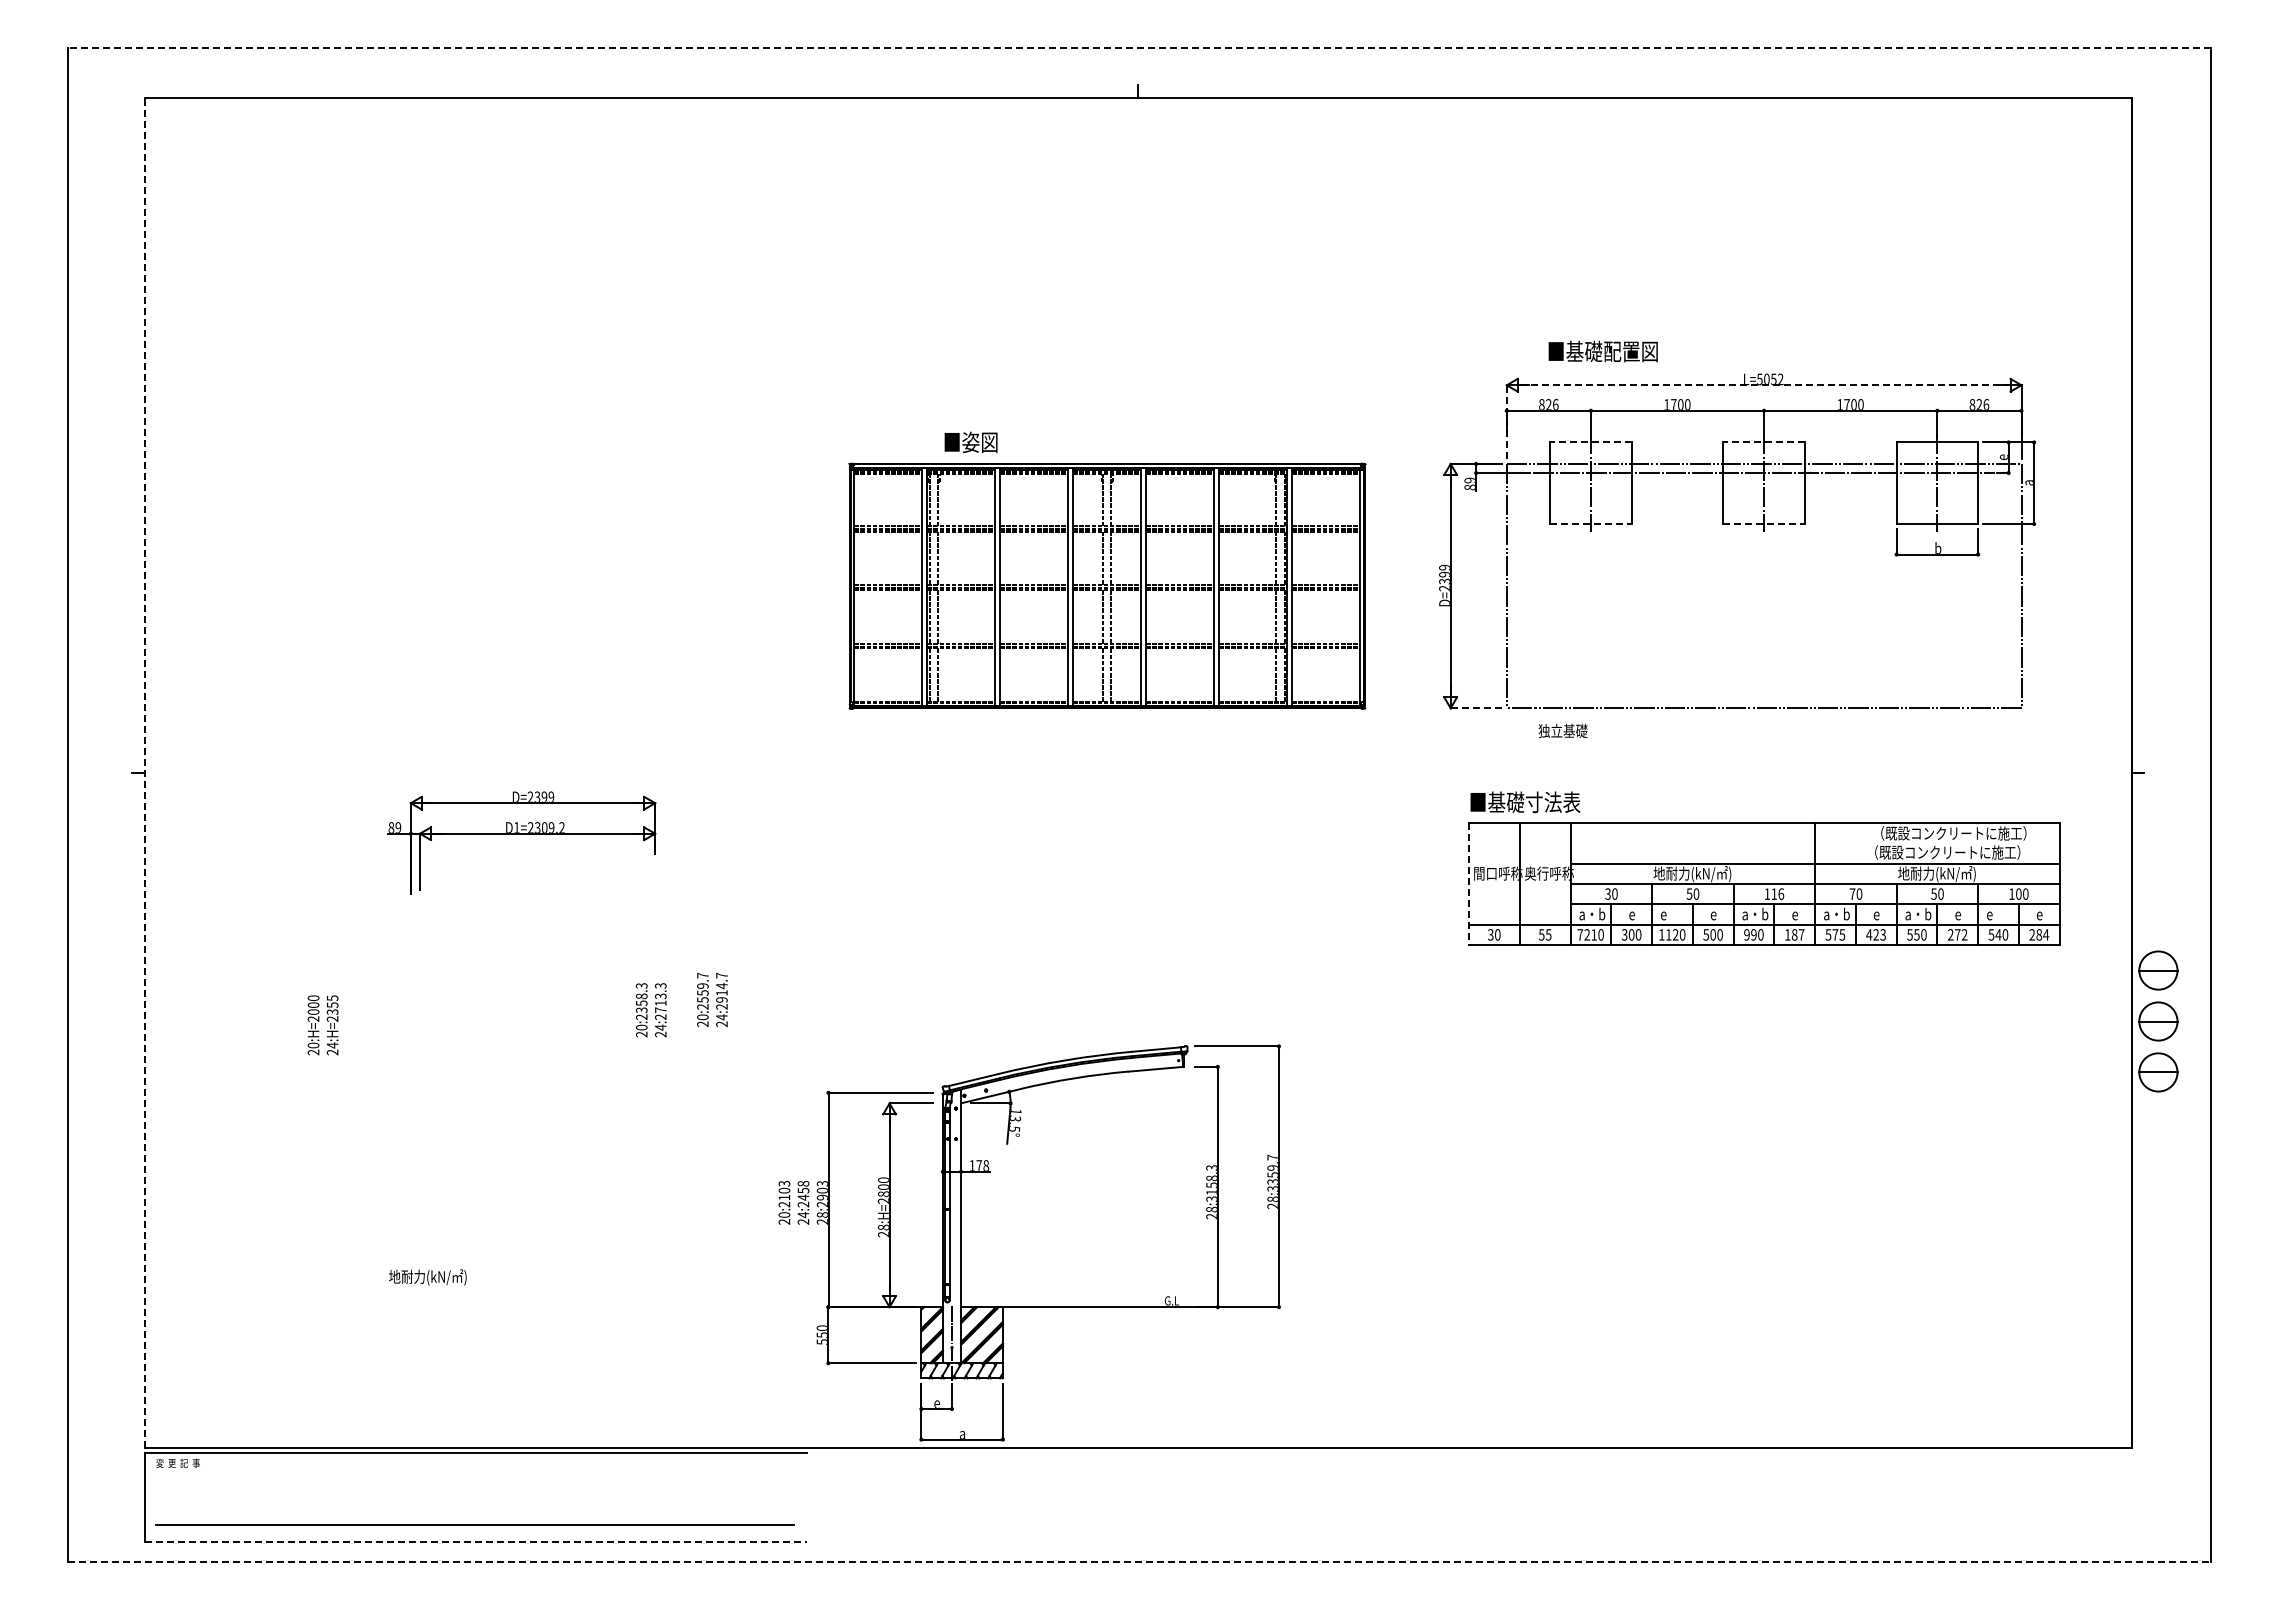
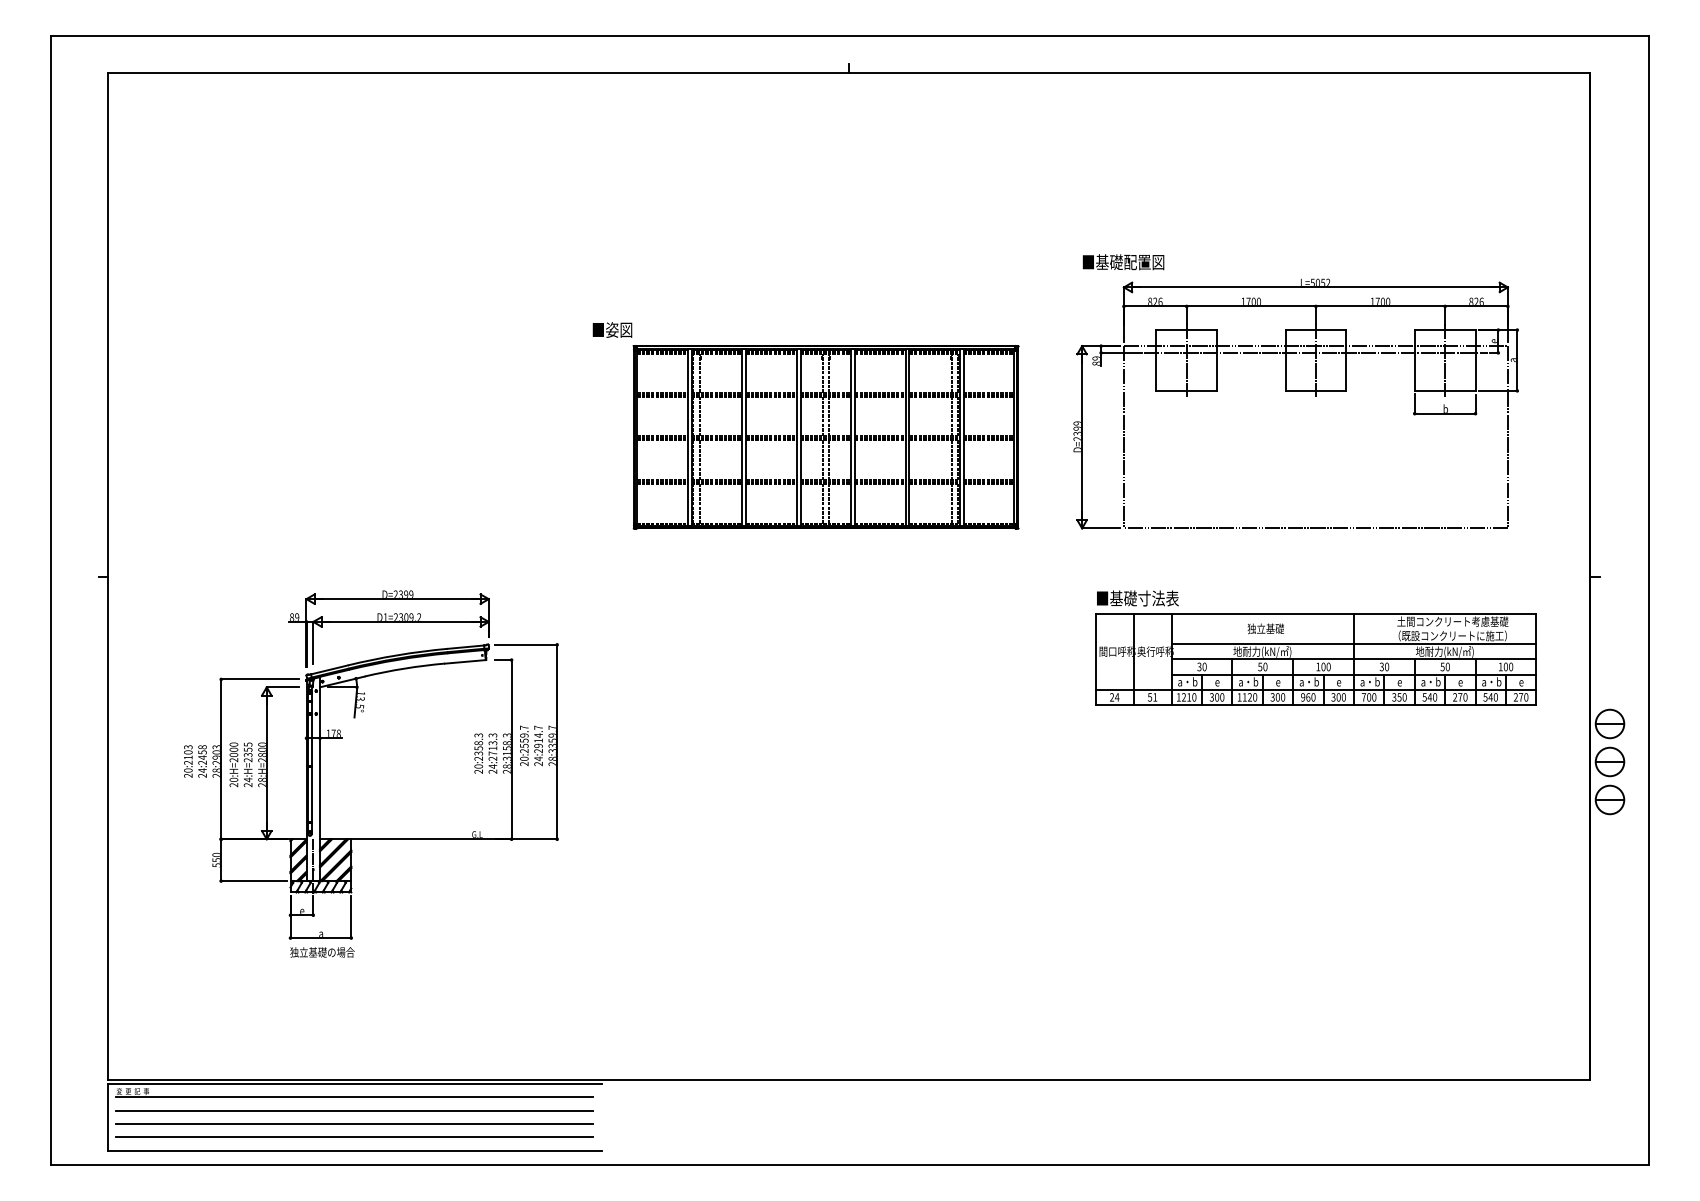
line: (1139, 48) -> (850, 36), dashed -> solid
text: (1602, 351) -> (1122, 262), moved
line: (1764, 385) -> (1316, 287), dashed -> solid
line: (1506, 422) -> (1123, 315), dashed -> solid
text: (970, 441) -> (612, 329), moved
line: (1590, 442) -> (1186, 330), dashed -> solid
line: (1764, 442) -> (1316, 330), dashed -> solid
line: (1590, 523) -> (1186, 390), dashed -> solid
line: (1764, 523) -> (1316, 390), dashed -> solid
line: (1476, 708) -> (1101, 528), dashed -> solid
text: (1562, 730) -> (1265, 628), moved
line: (144, 772) -> (107, 576), dashed -> solid
text: (1949, 833) -> (1454, 621), （既設コンクリートに施工） -> 土間コンクリート考慮基礎
line: (1468, 884) -> (1095, 659), dashed -> solid
text: (1777, 893) -> (1325, 666), 116 -> 100
text: (1852, 893) -> (1381, 666), 70 -> 30
text: (1673, 913) -> (1248, 681), e -> a・b
text: (1999, 913) -> (1491, 681), e -> a・b
text: (1494, 934) -> (1114, 697), 30 -> 24
text: (1548, 934) -> (1155, 697), 55 -> 51
text: (1580, 934) -> (1178, 697), 7210 -> 1210
text: (1705, 934) -> (1272, 697), 500 -> 300
text: (1753, 934) -> (1307, 697), 990 -> 960
text: (1794, 934) -> (1338, 697), 187 -> 300
text: (1835, 934) -> (1369, 697), 575 -> 700
text: (1875, 934) -> (1398, 697), 423 -> 350
text: (1916, 934) -> (1429, 697), 550 -> 540
text: (1964, 934) -> (1465, 697), 272 -> 270
text: (2042, 934) -> (1523, 697), 284 -> 270
text: (432, 1277) -> (322, 952), 地耐力(kN/㎡) -> 独立基礎の場合
part: (1029, 1306) -> (371, 838), moved
line: (474, 1471) -> (353, 1097), added
line: (474, 1488) -> (353, 1110), added
line: (474, 1506) -> (353, 1123), added
line: (476, 1542) -> (355, 1150), dashed -> solid
line: (1139, 1561) -> (850, 1164), dashed -> solid

